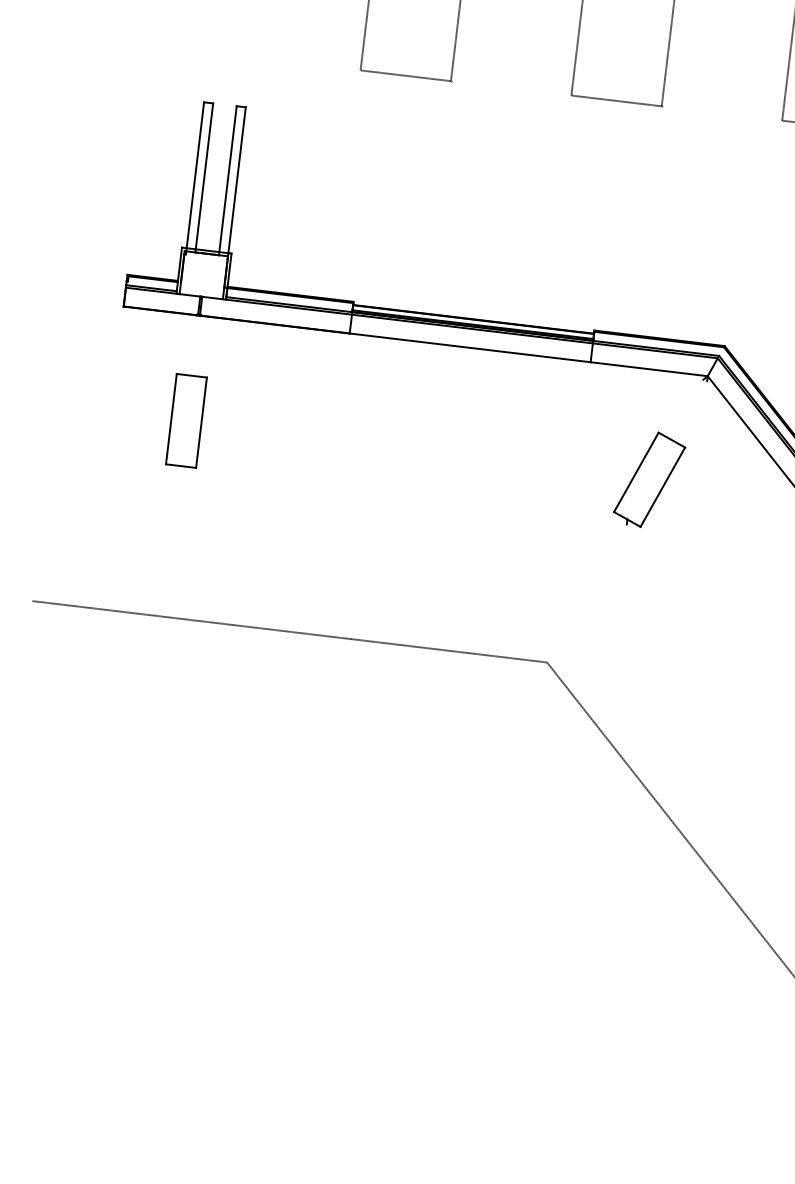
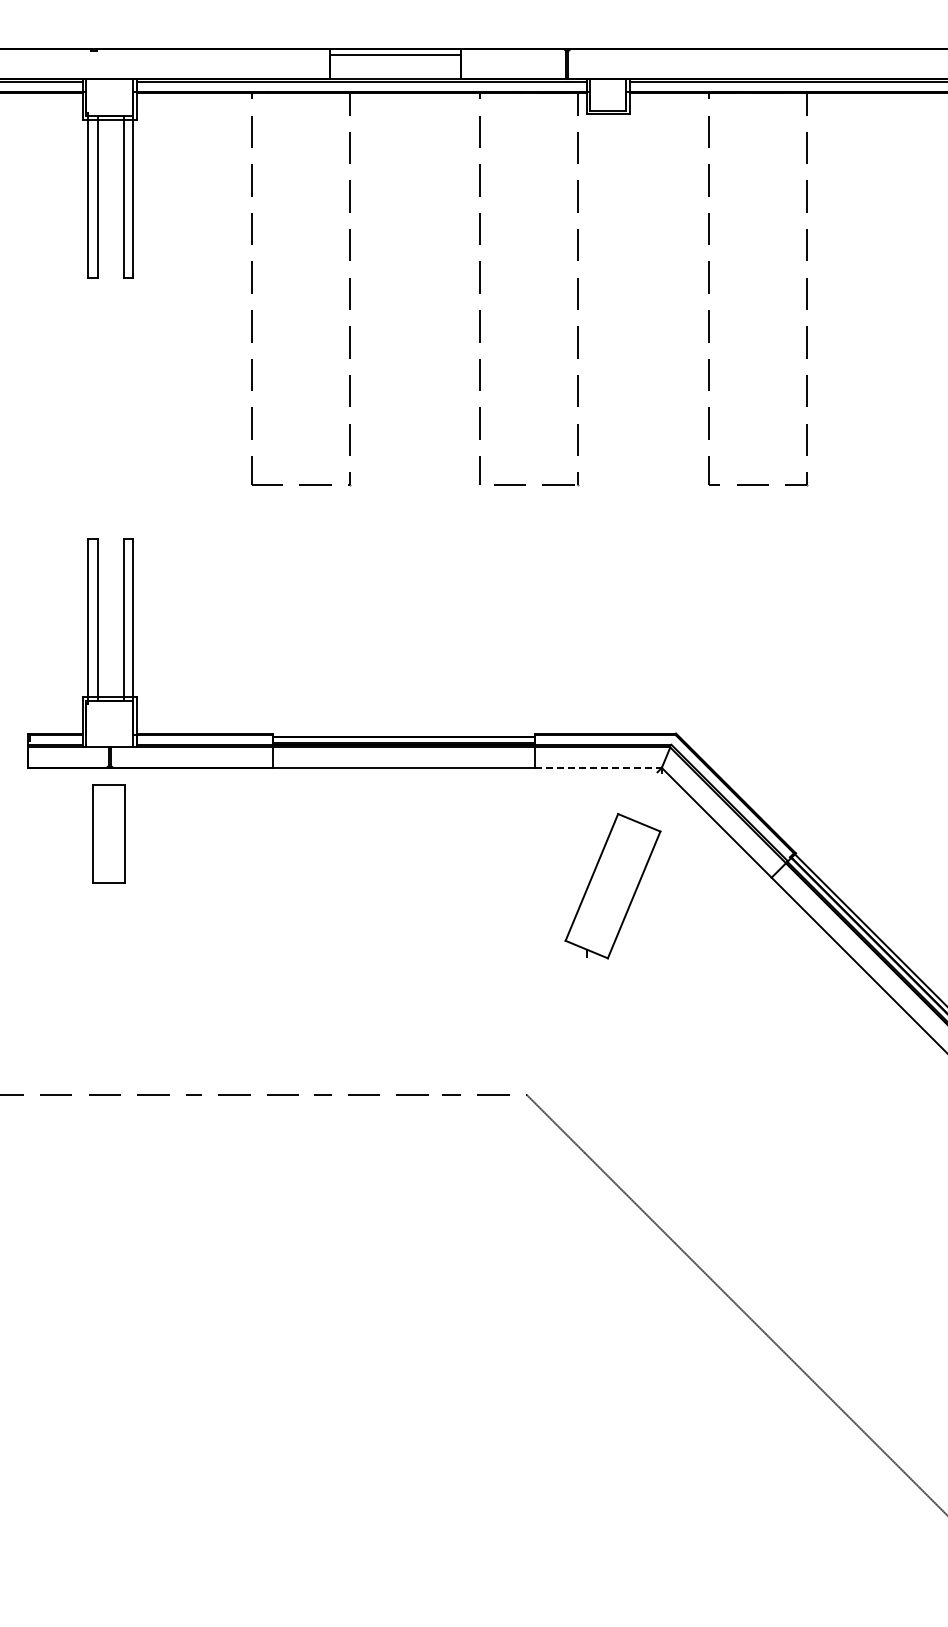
line: (649, 368) -> (598, 767), solid -> dashed
part: (186, 420) -> (108, 833), moved
part: (649, 479) -> (612, 885), size x1.4

